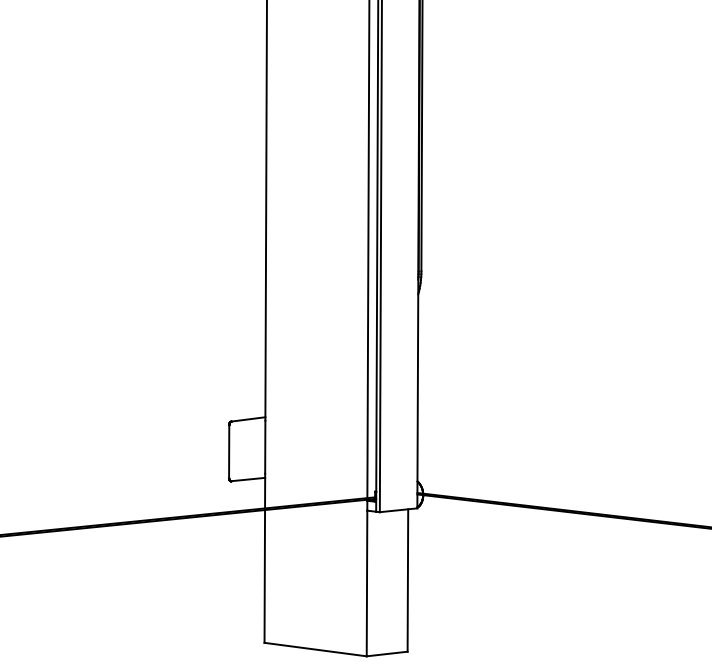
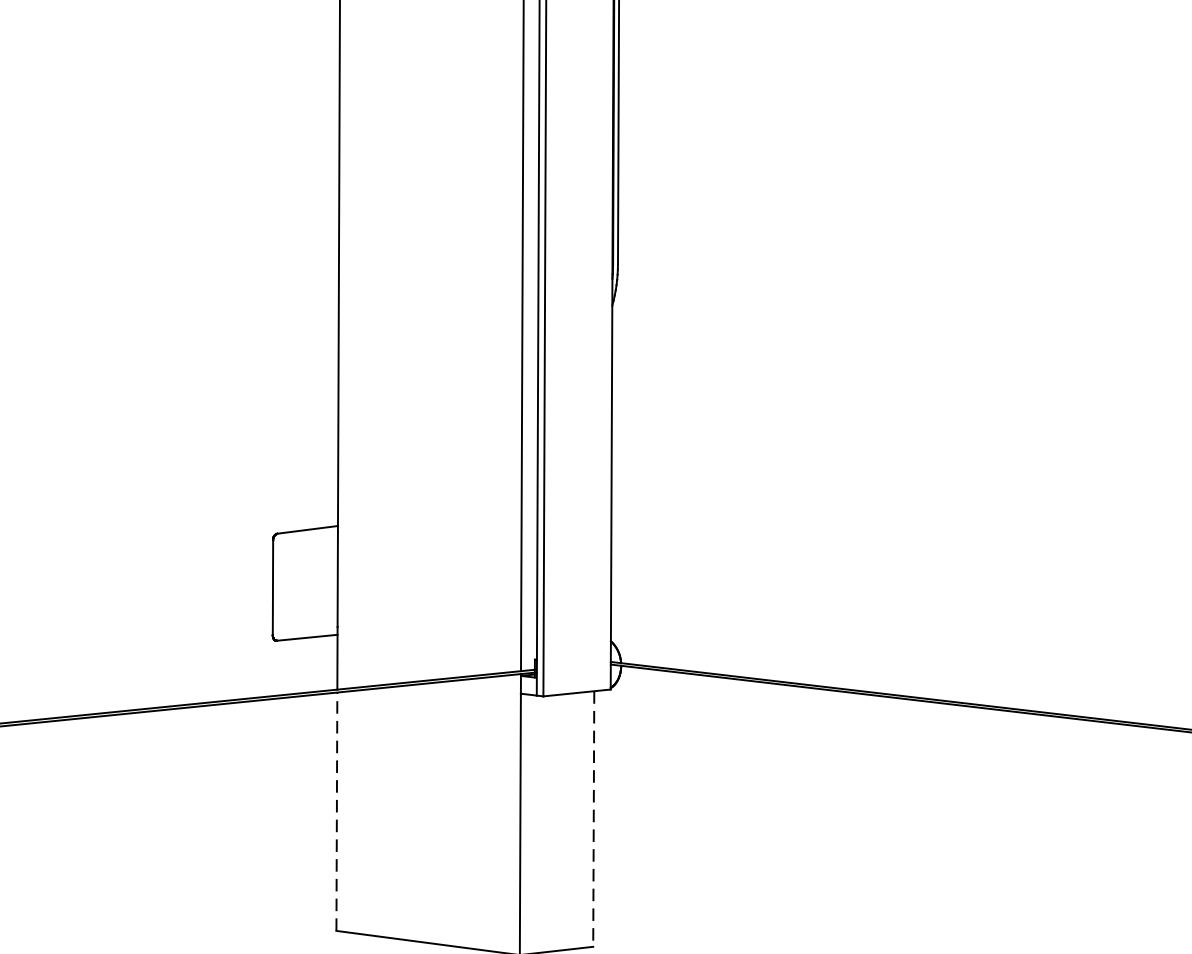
line: (264, 575) -> (336, 810), solid -> dashed
line: (407, 581) -> (593, 820), solid -> dashed

